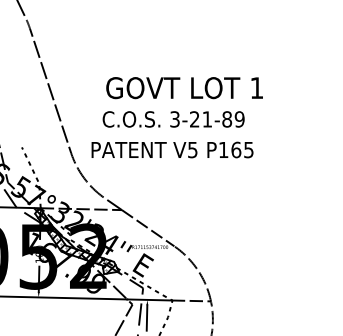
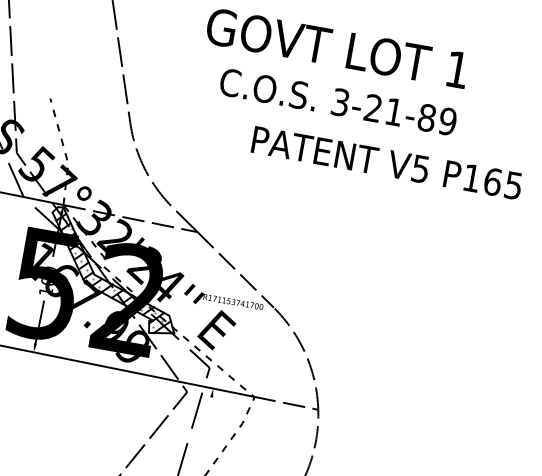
text: (173, 119) -> (338, 102), moved
text: (172, 149) -> (387, 162), moved
line: (146, 317) -> (206, 417), removed

